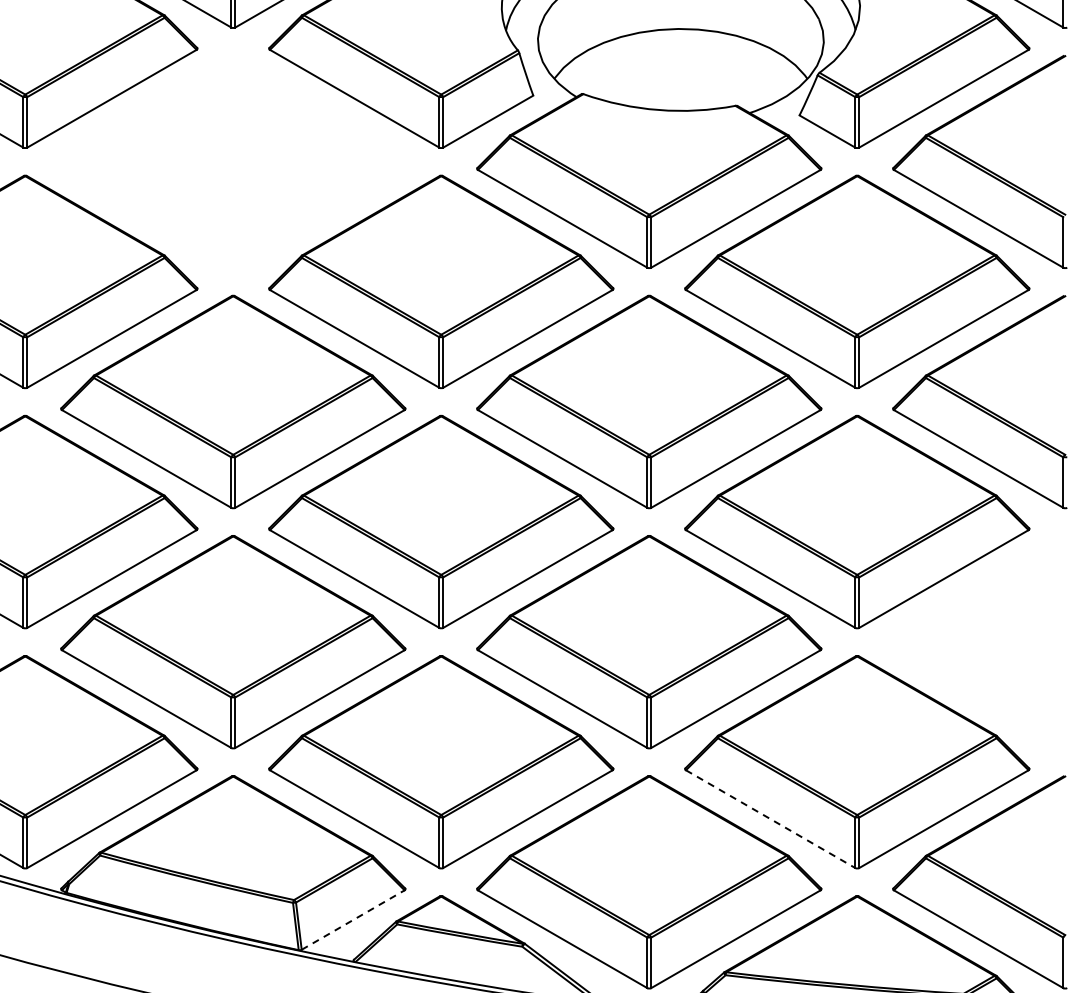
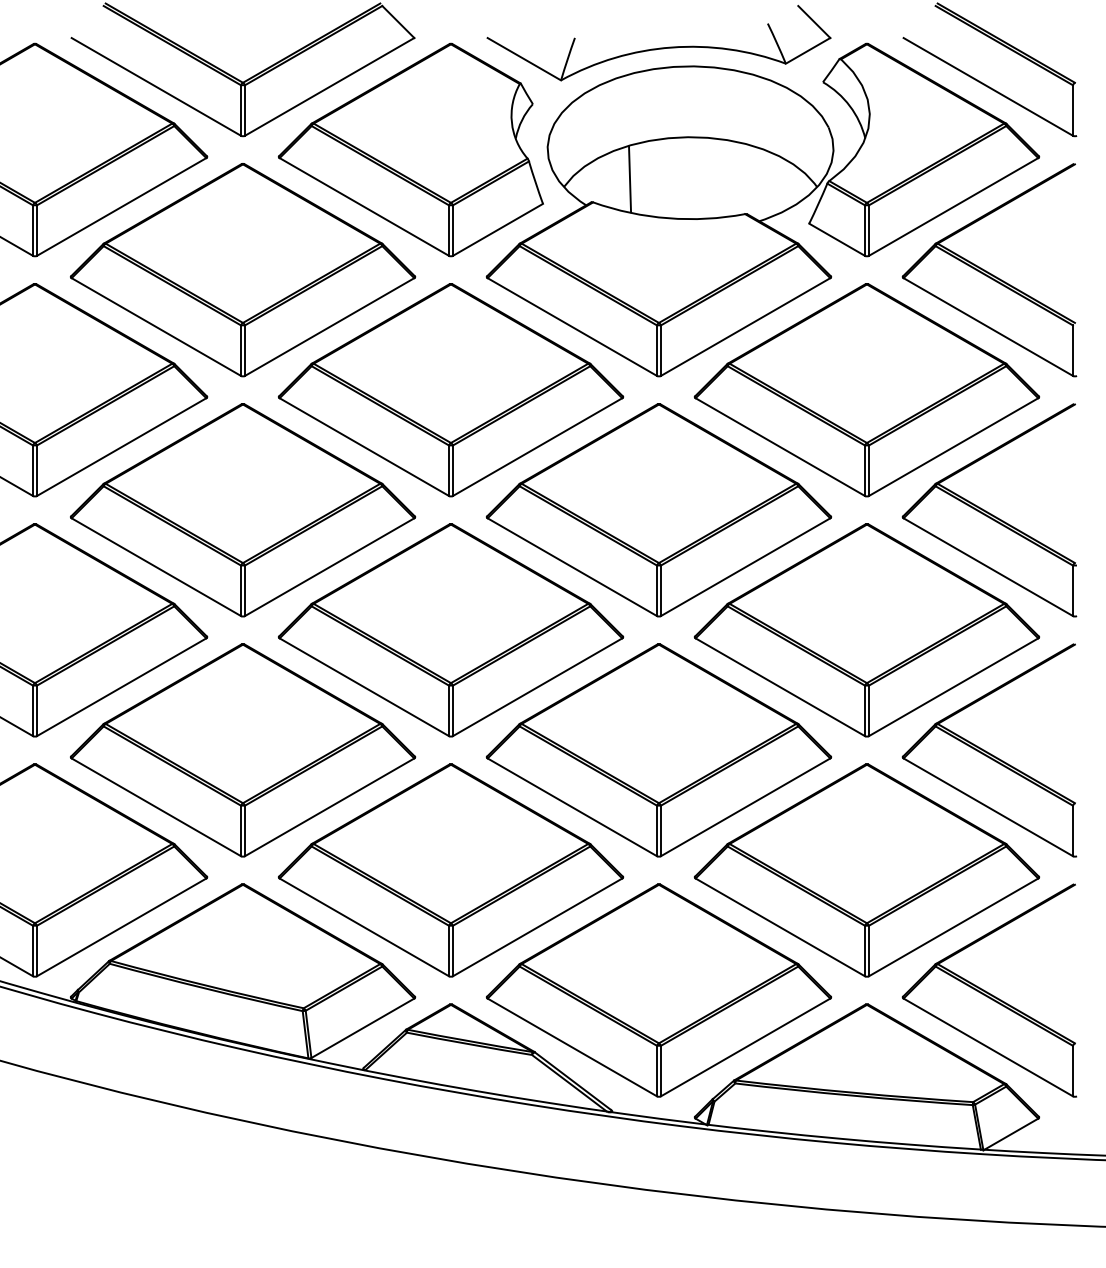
line: (620, 71) -> (630, 179), added
part: (233, 162) -> (243, 270), added
part: (979, 642) -> (989, 750), added
line: (770, 819) -> (780, 927), dashed -> solid
line: (353, 920) -> (363, 1028), dashed -> solid

